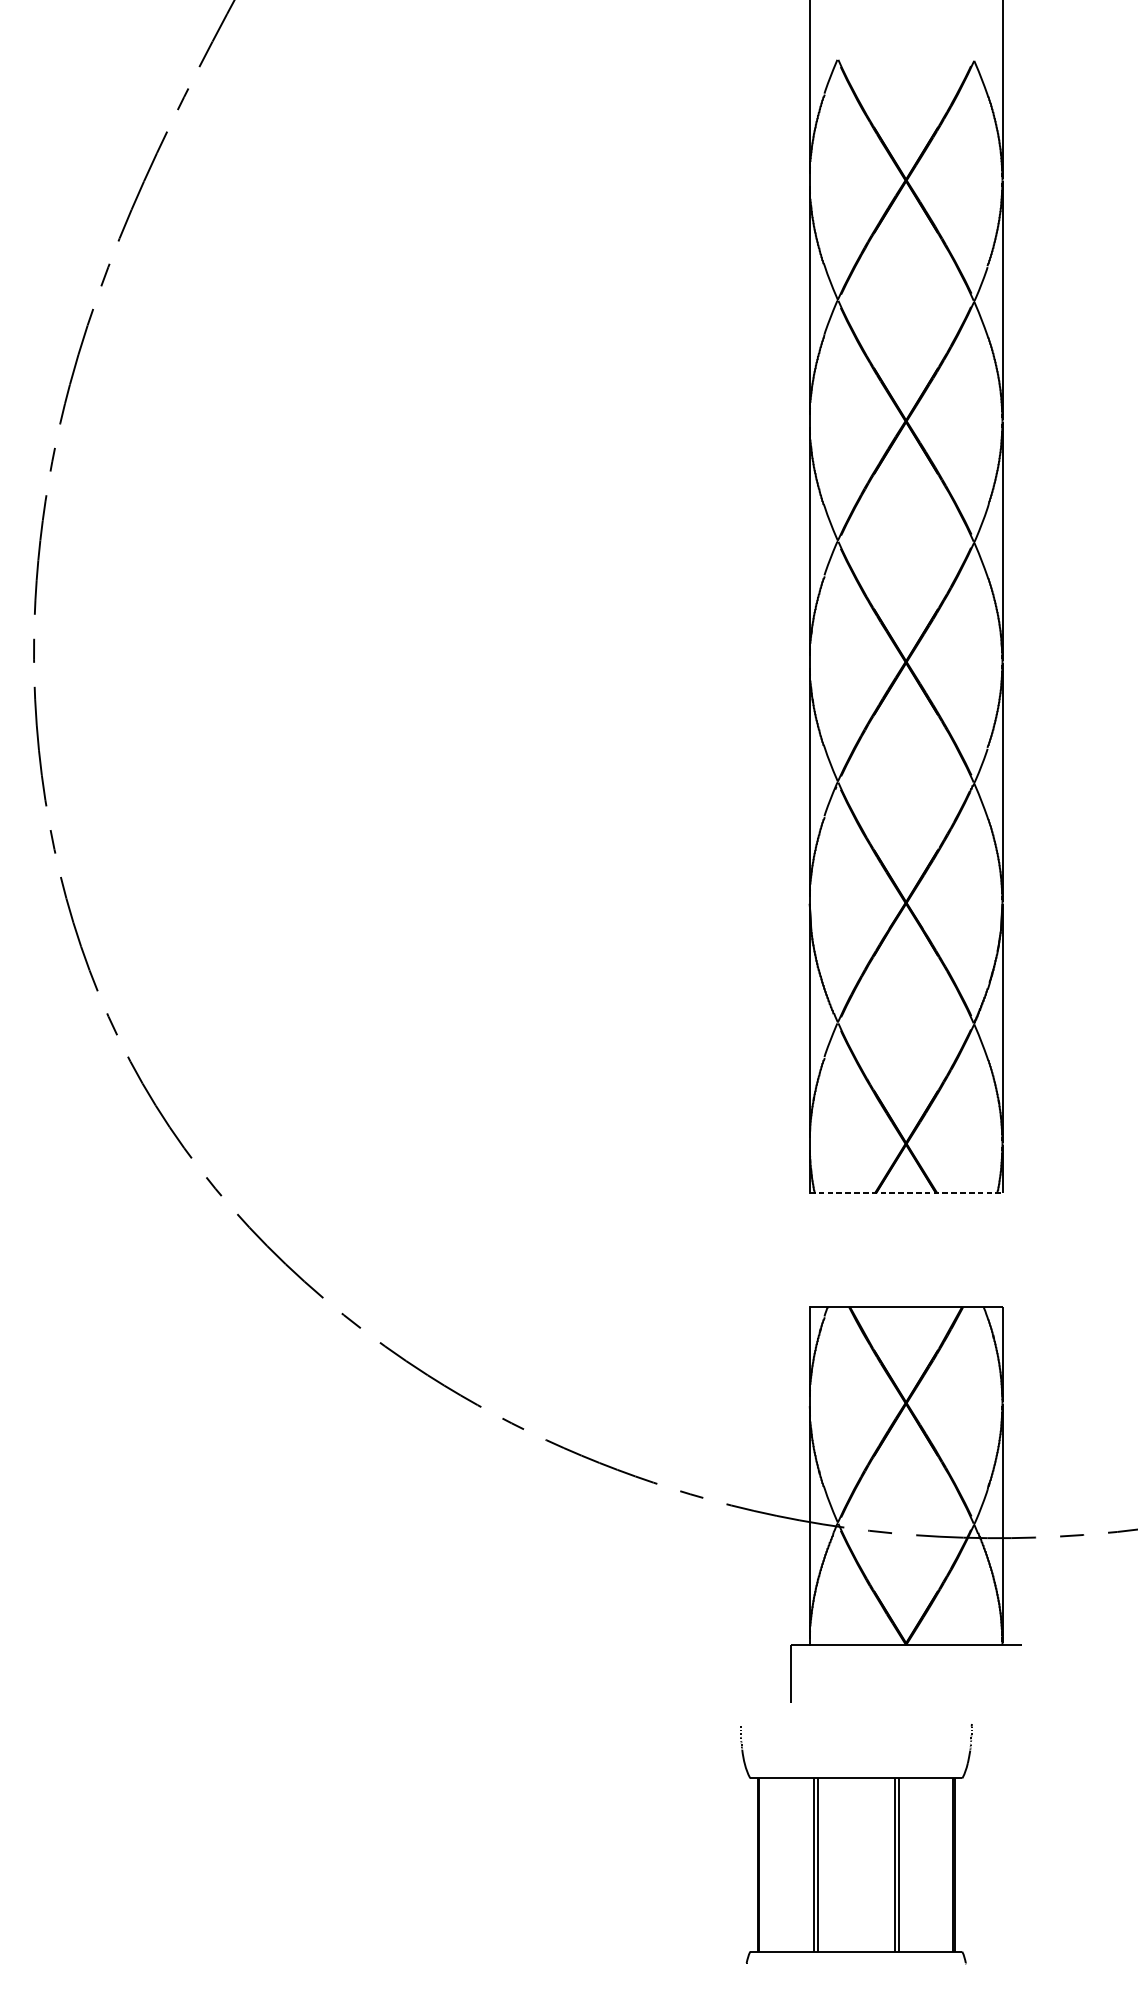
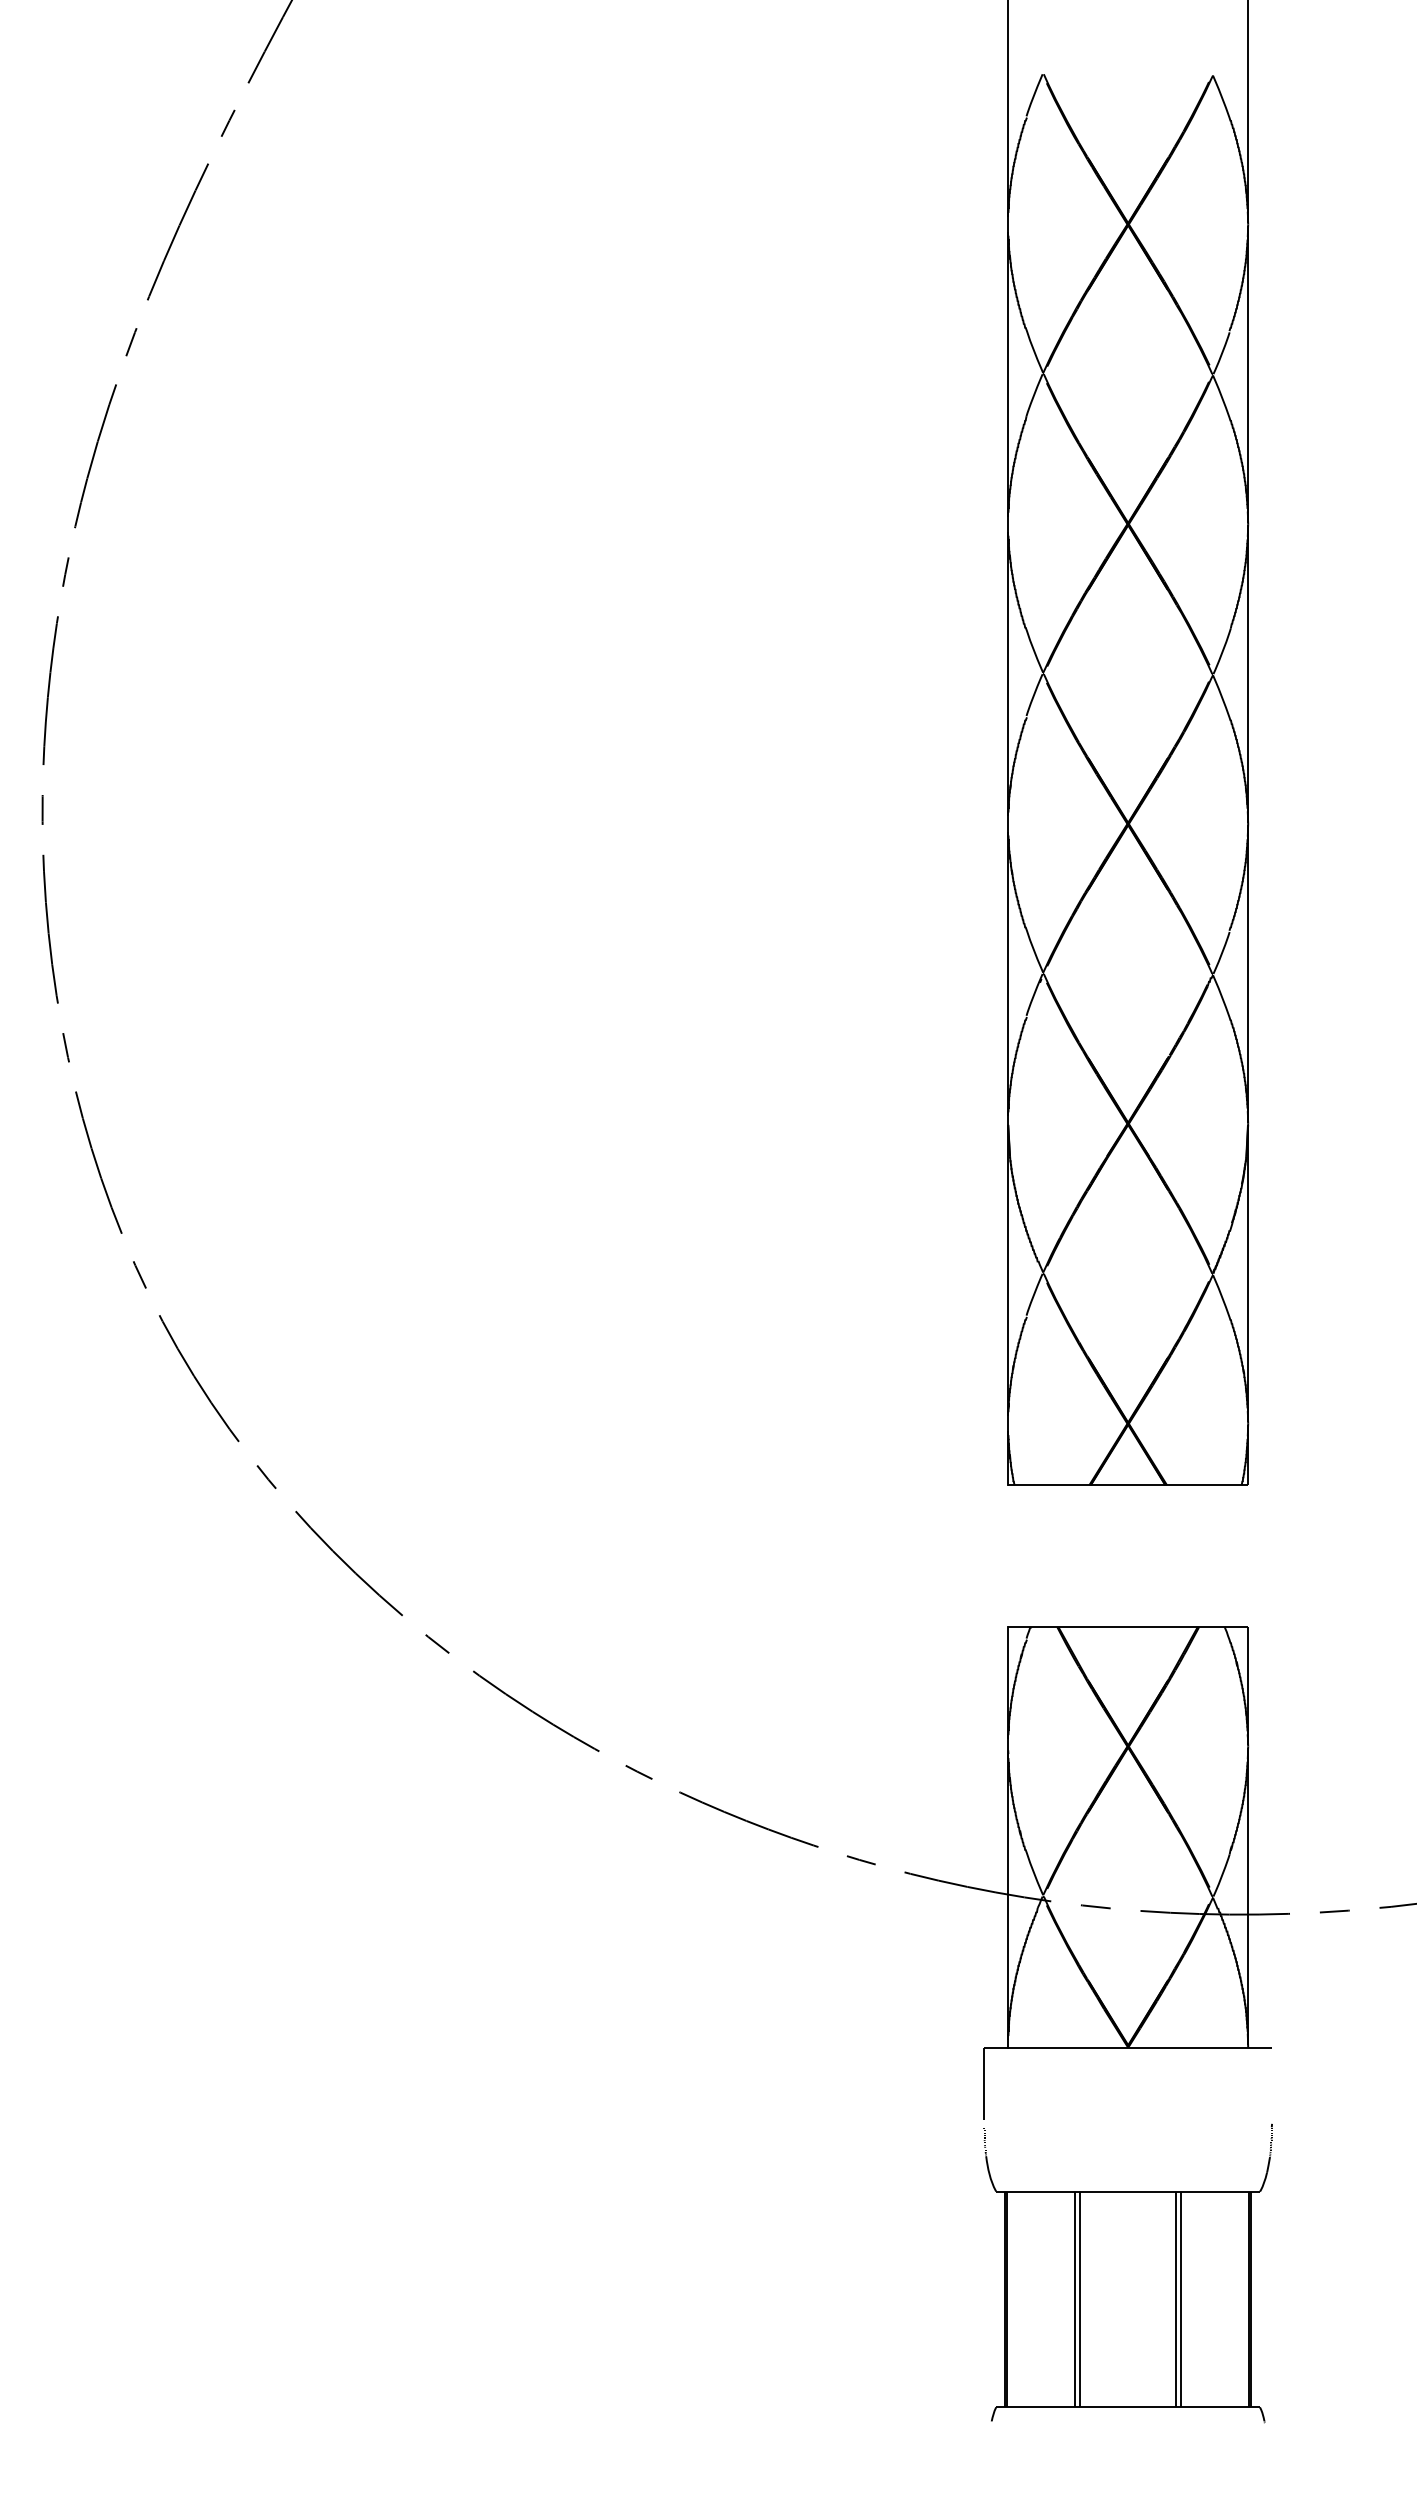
line: (906, 1193) -> (1128, 1485), dashed -> solid
part: (855, 1844) -> (1127, 2273), moved

